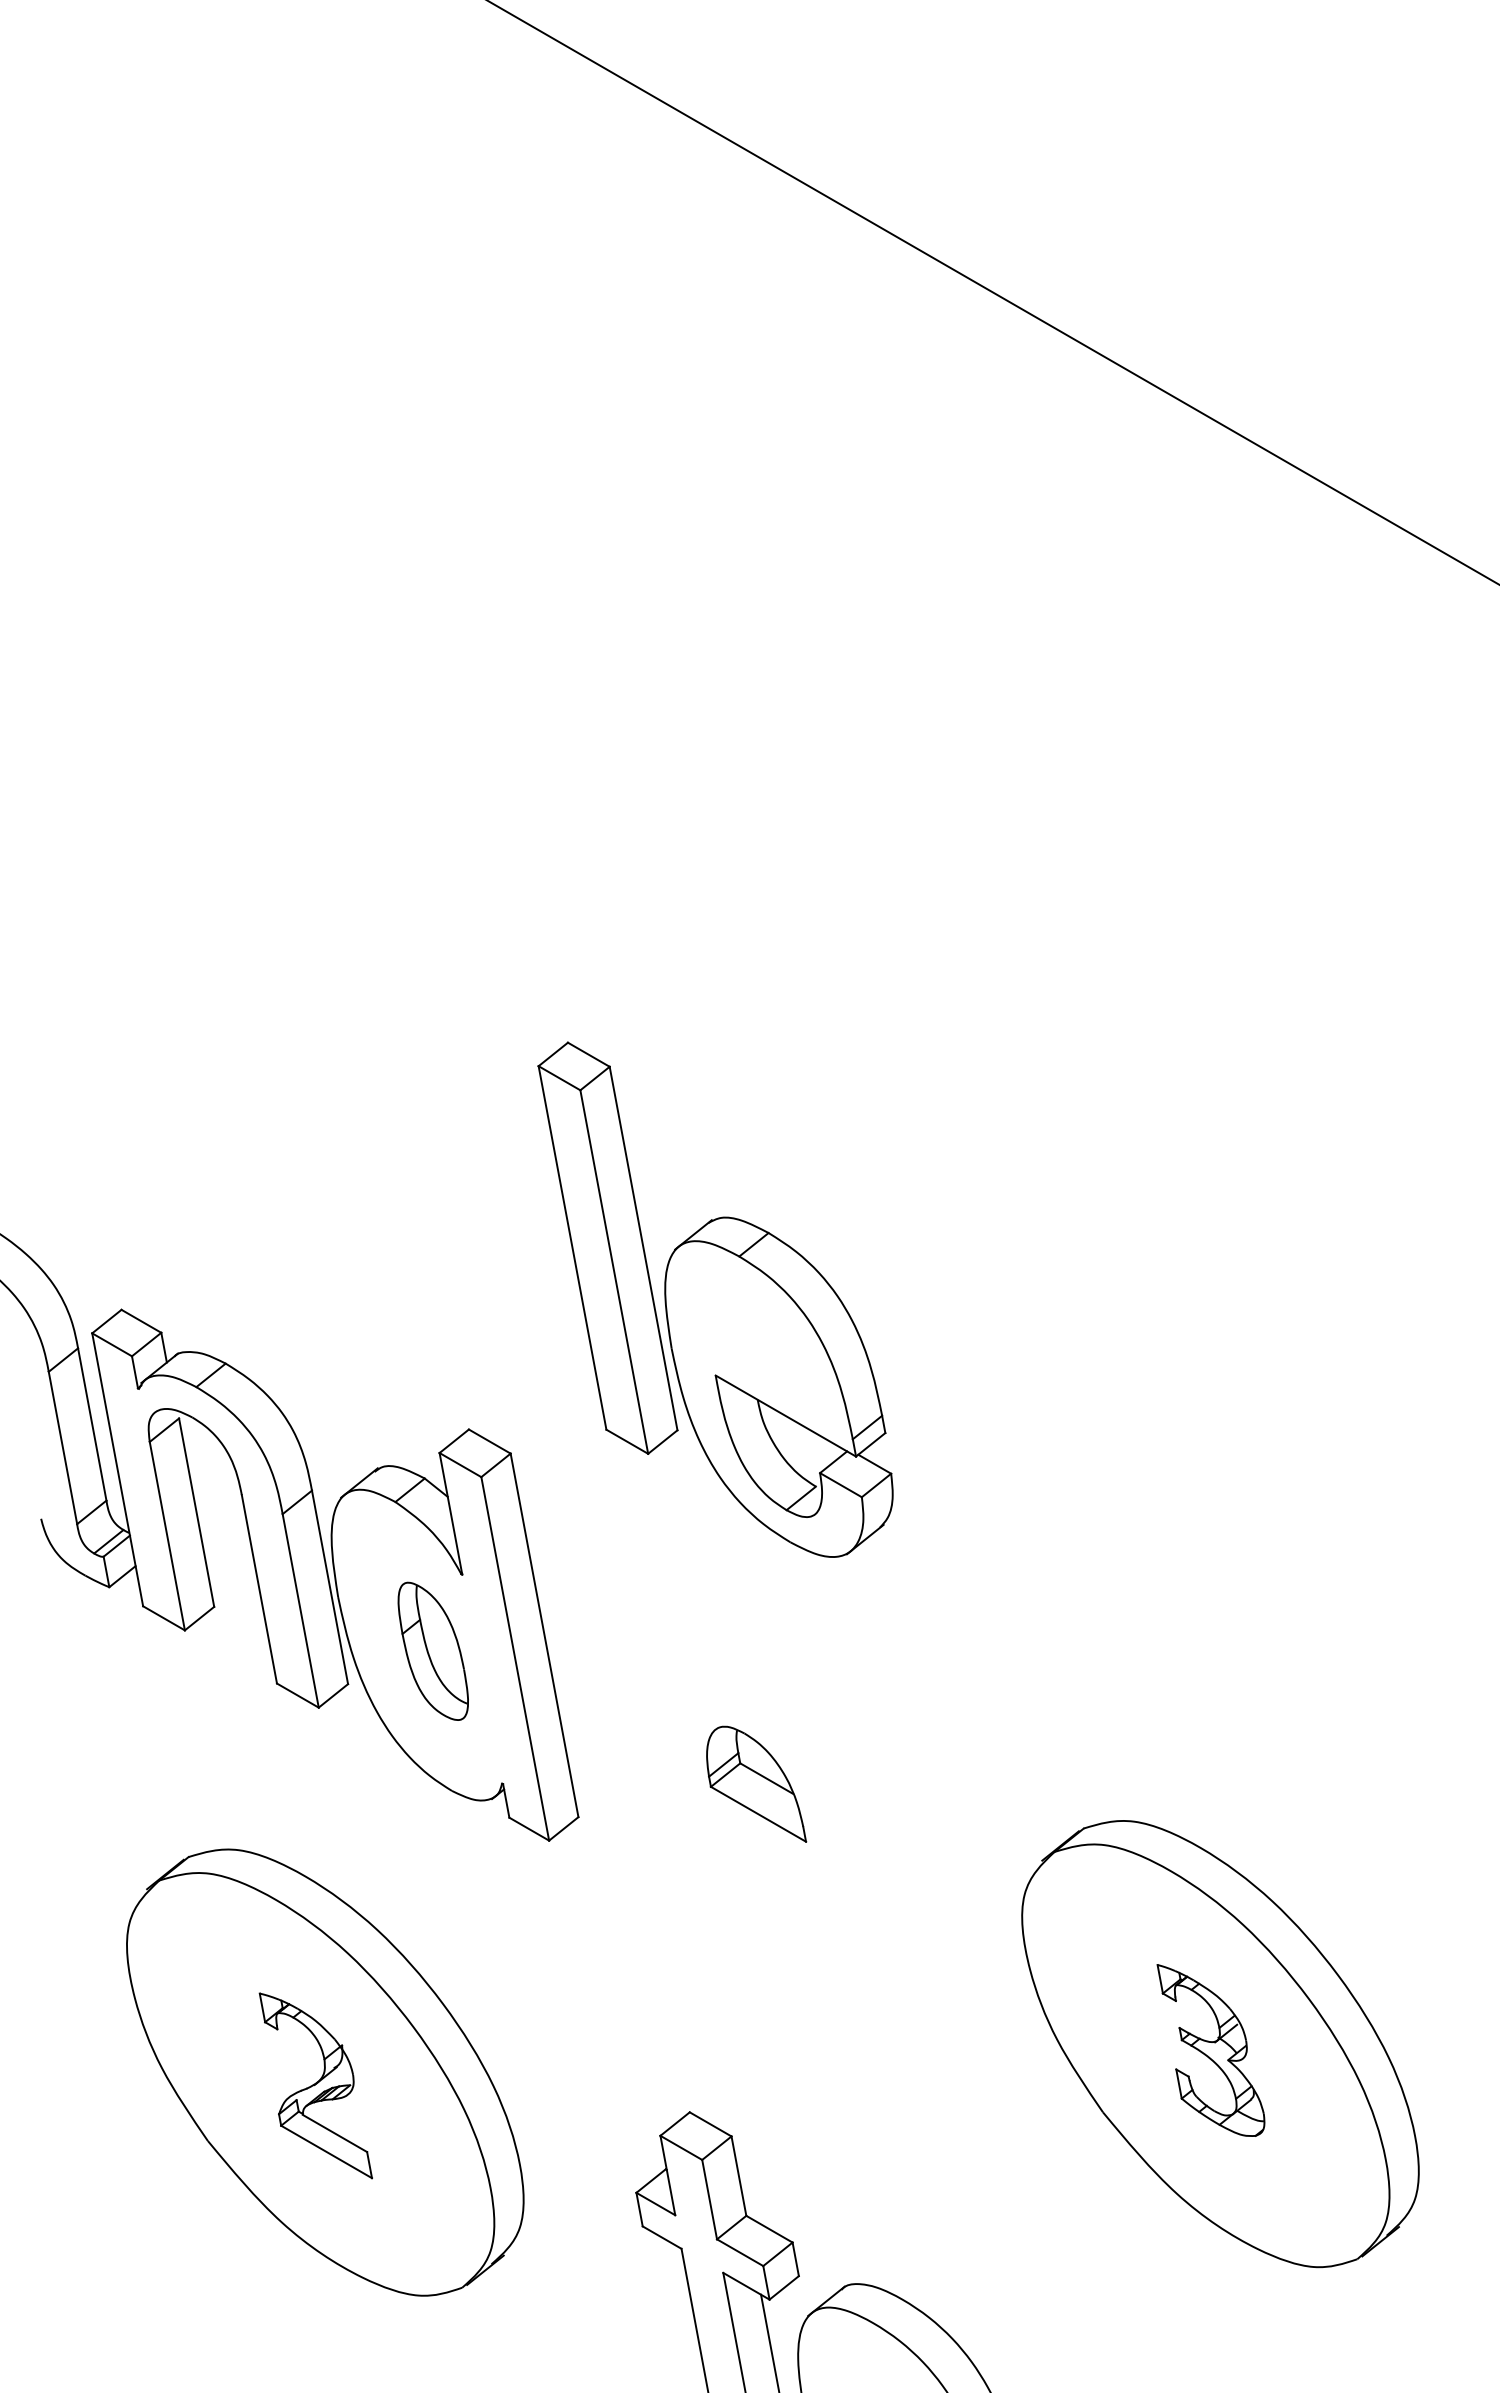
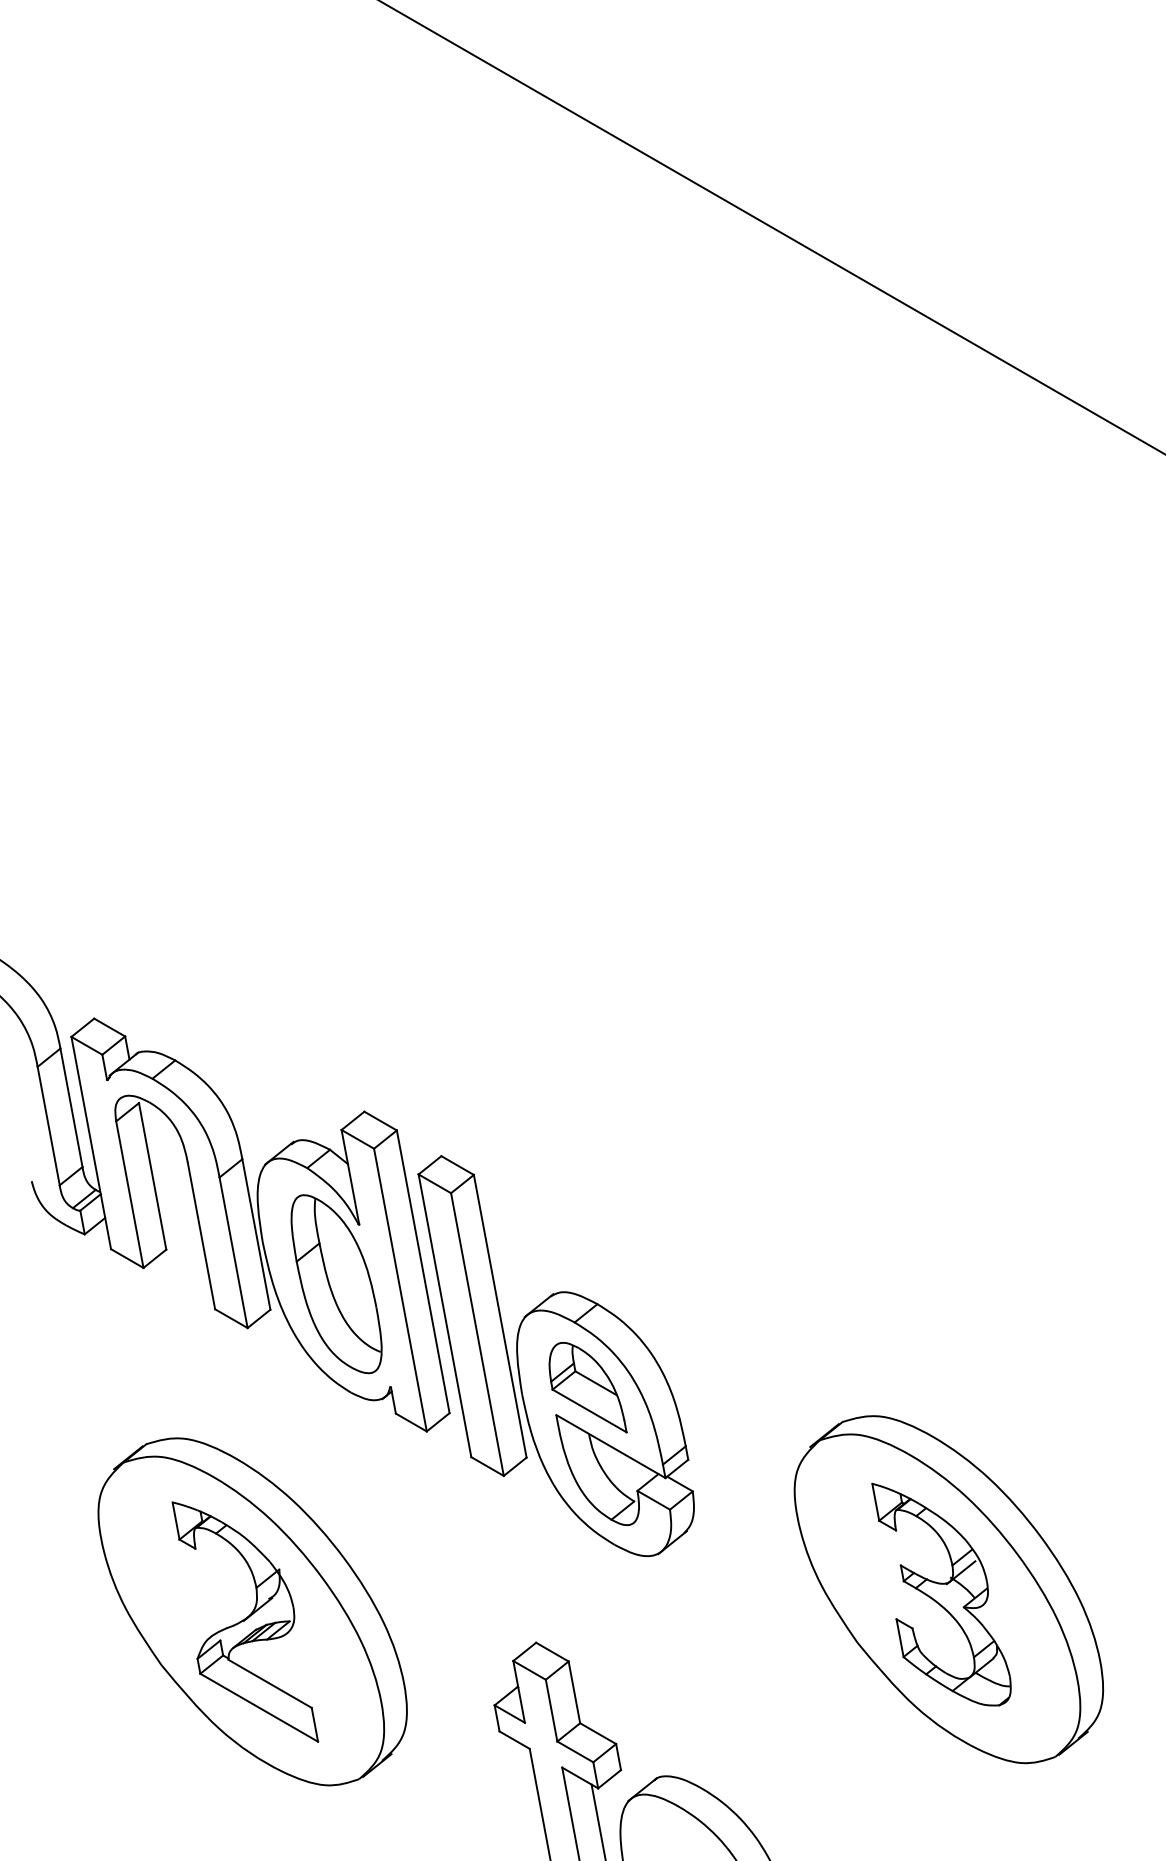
part: (715, 1299) -> (556, 1355), moved
part: (433, 1651) -> (336, 1284), size x1.67
part: (1210, 2050) -> (941, 1594), size x1.67
part: (315, 2085) -> (245, 1621), size x1.67

